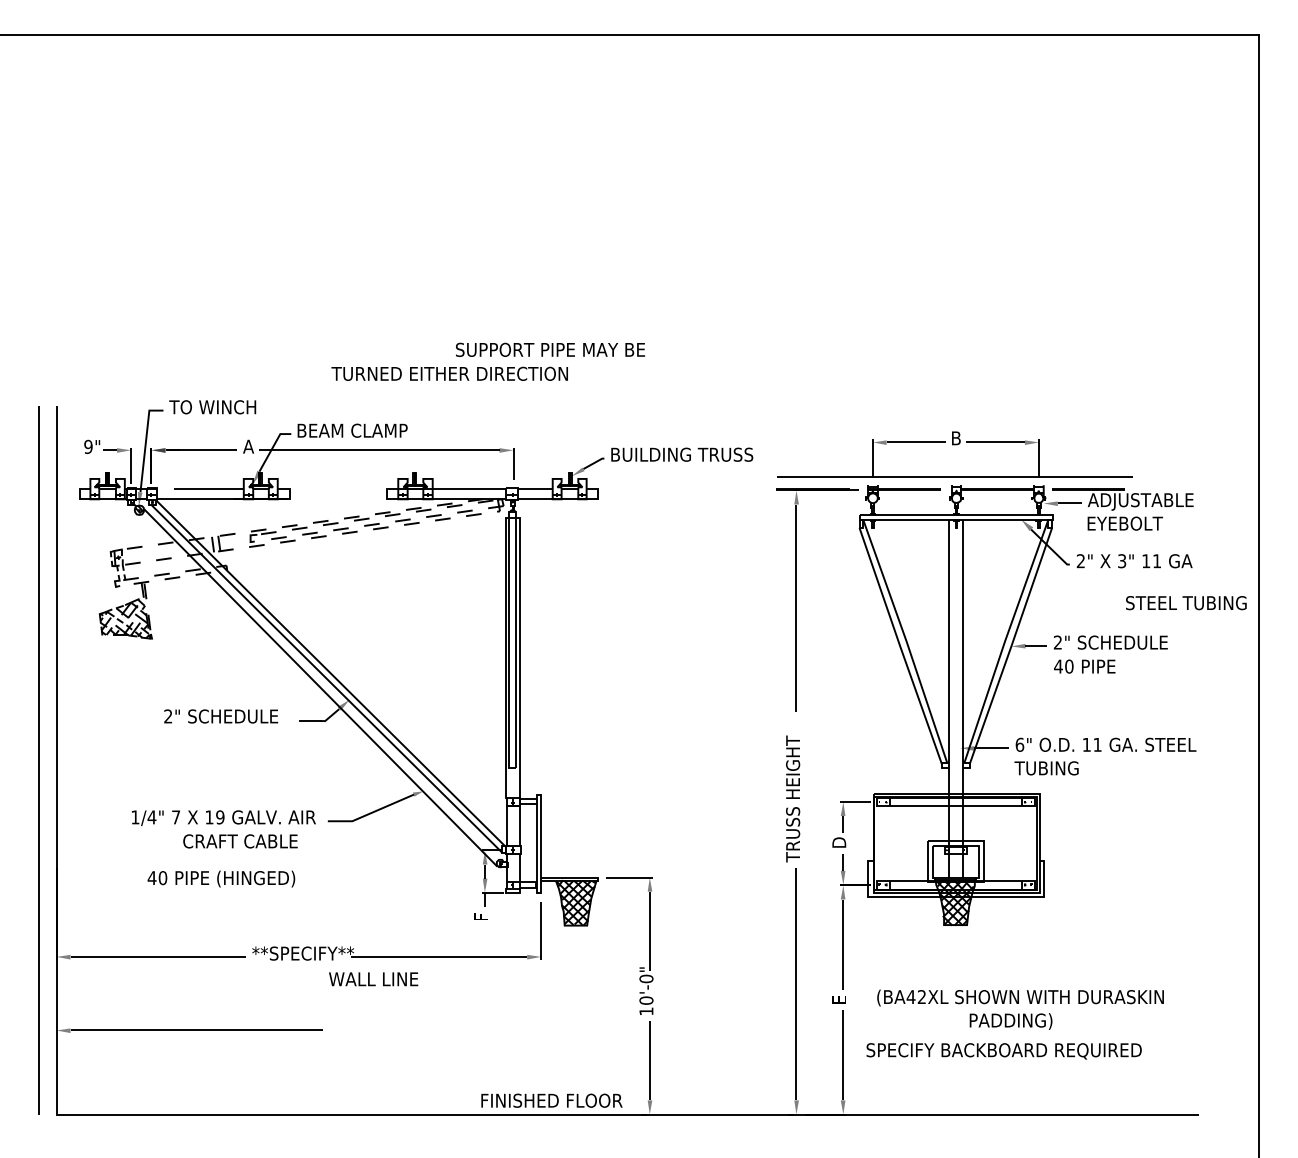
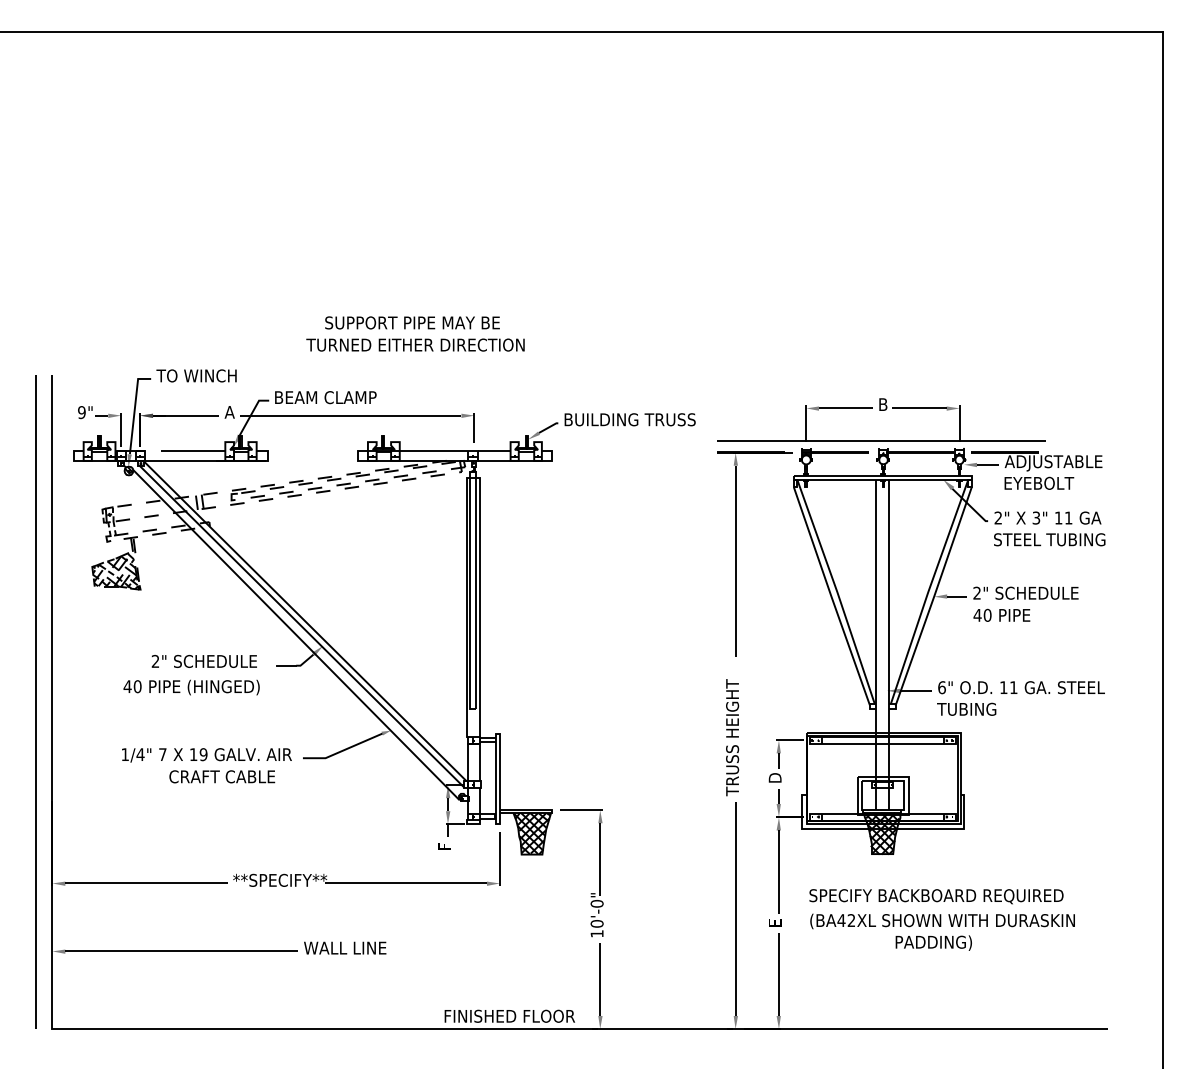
text: (550, 349) -> (412, 322), moved
text: (1186, 602) -> (1049, 539), moved
text: (221, 878) -> (191, 687), moved
text: (373, 978) -> (345, 947), moved
text: (1004, 1051) -> (936, 896), moved

